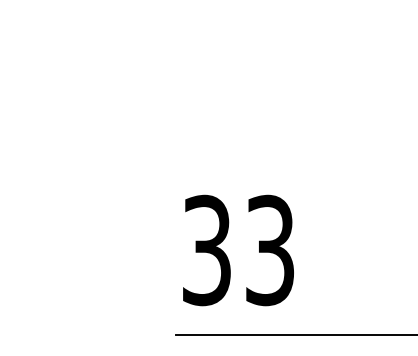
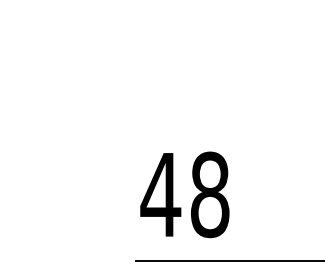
text: (237, 250) -> (184, 194), 33 -> 48

